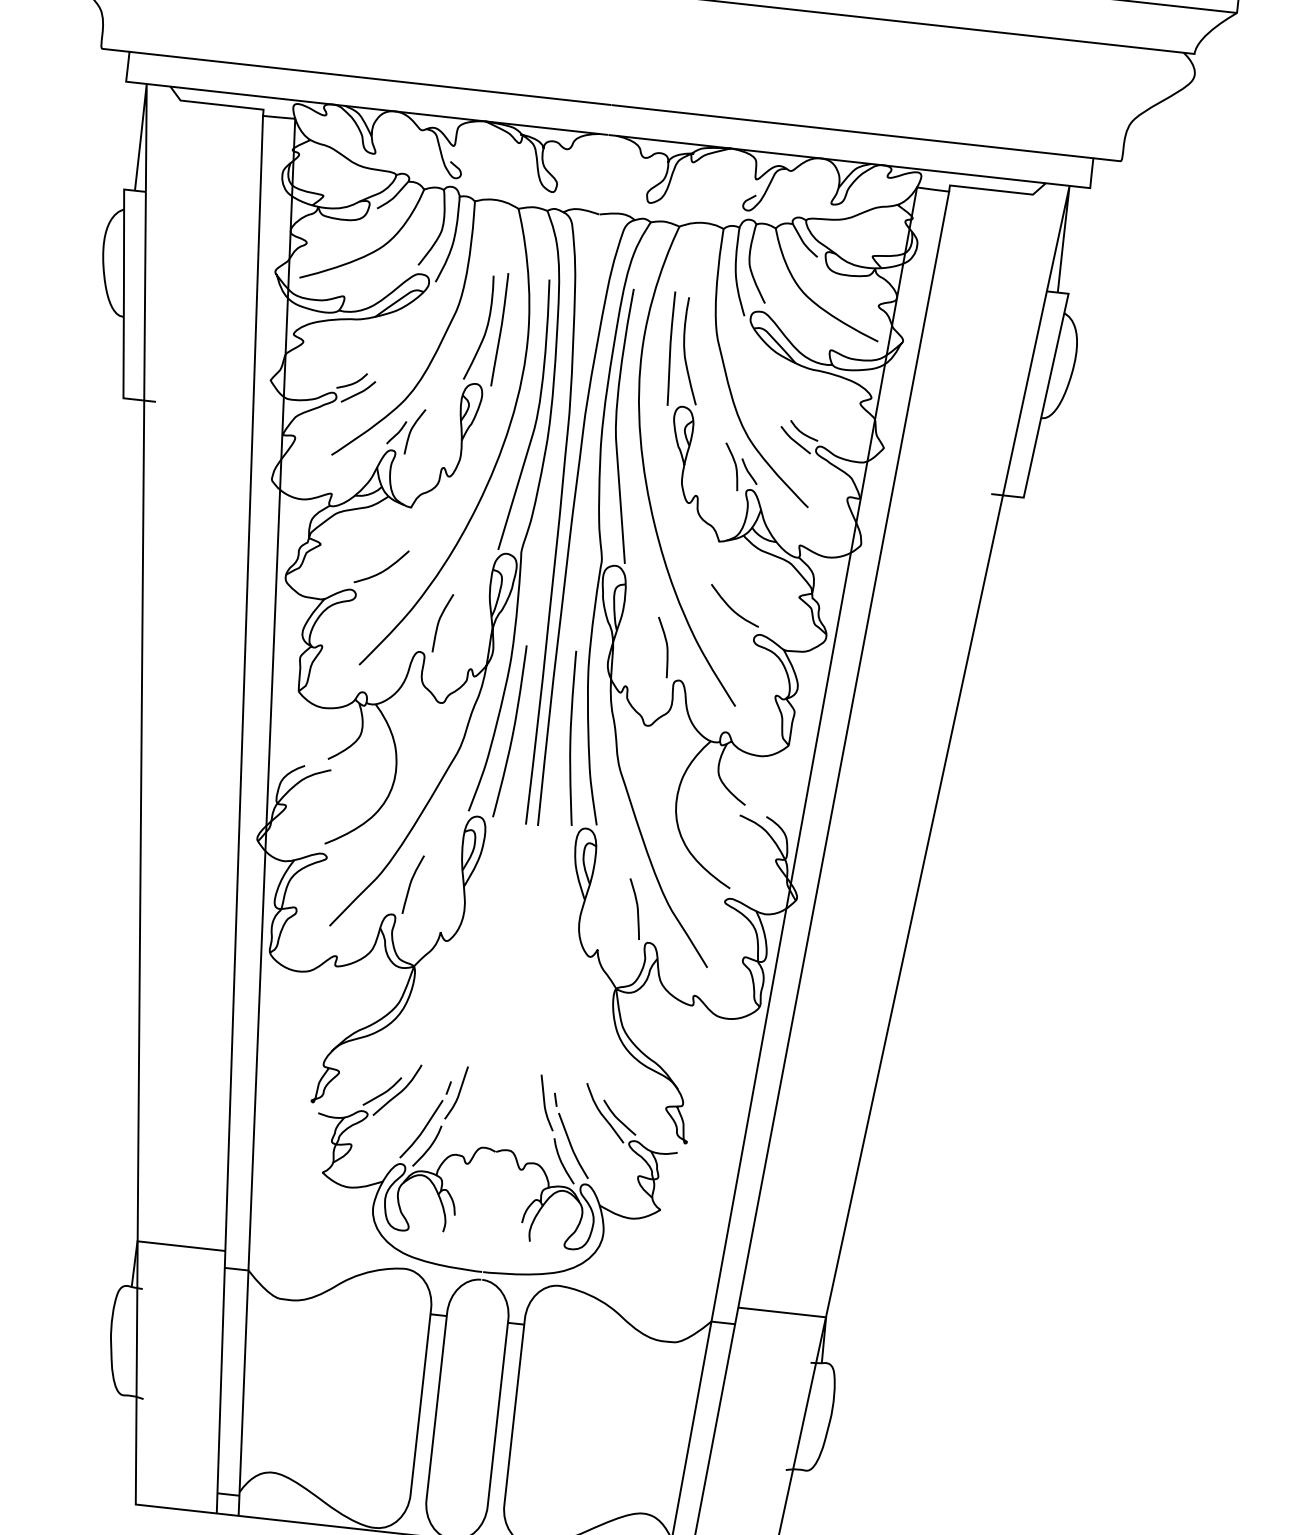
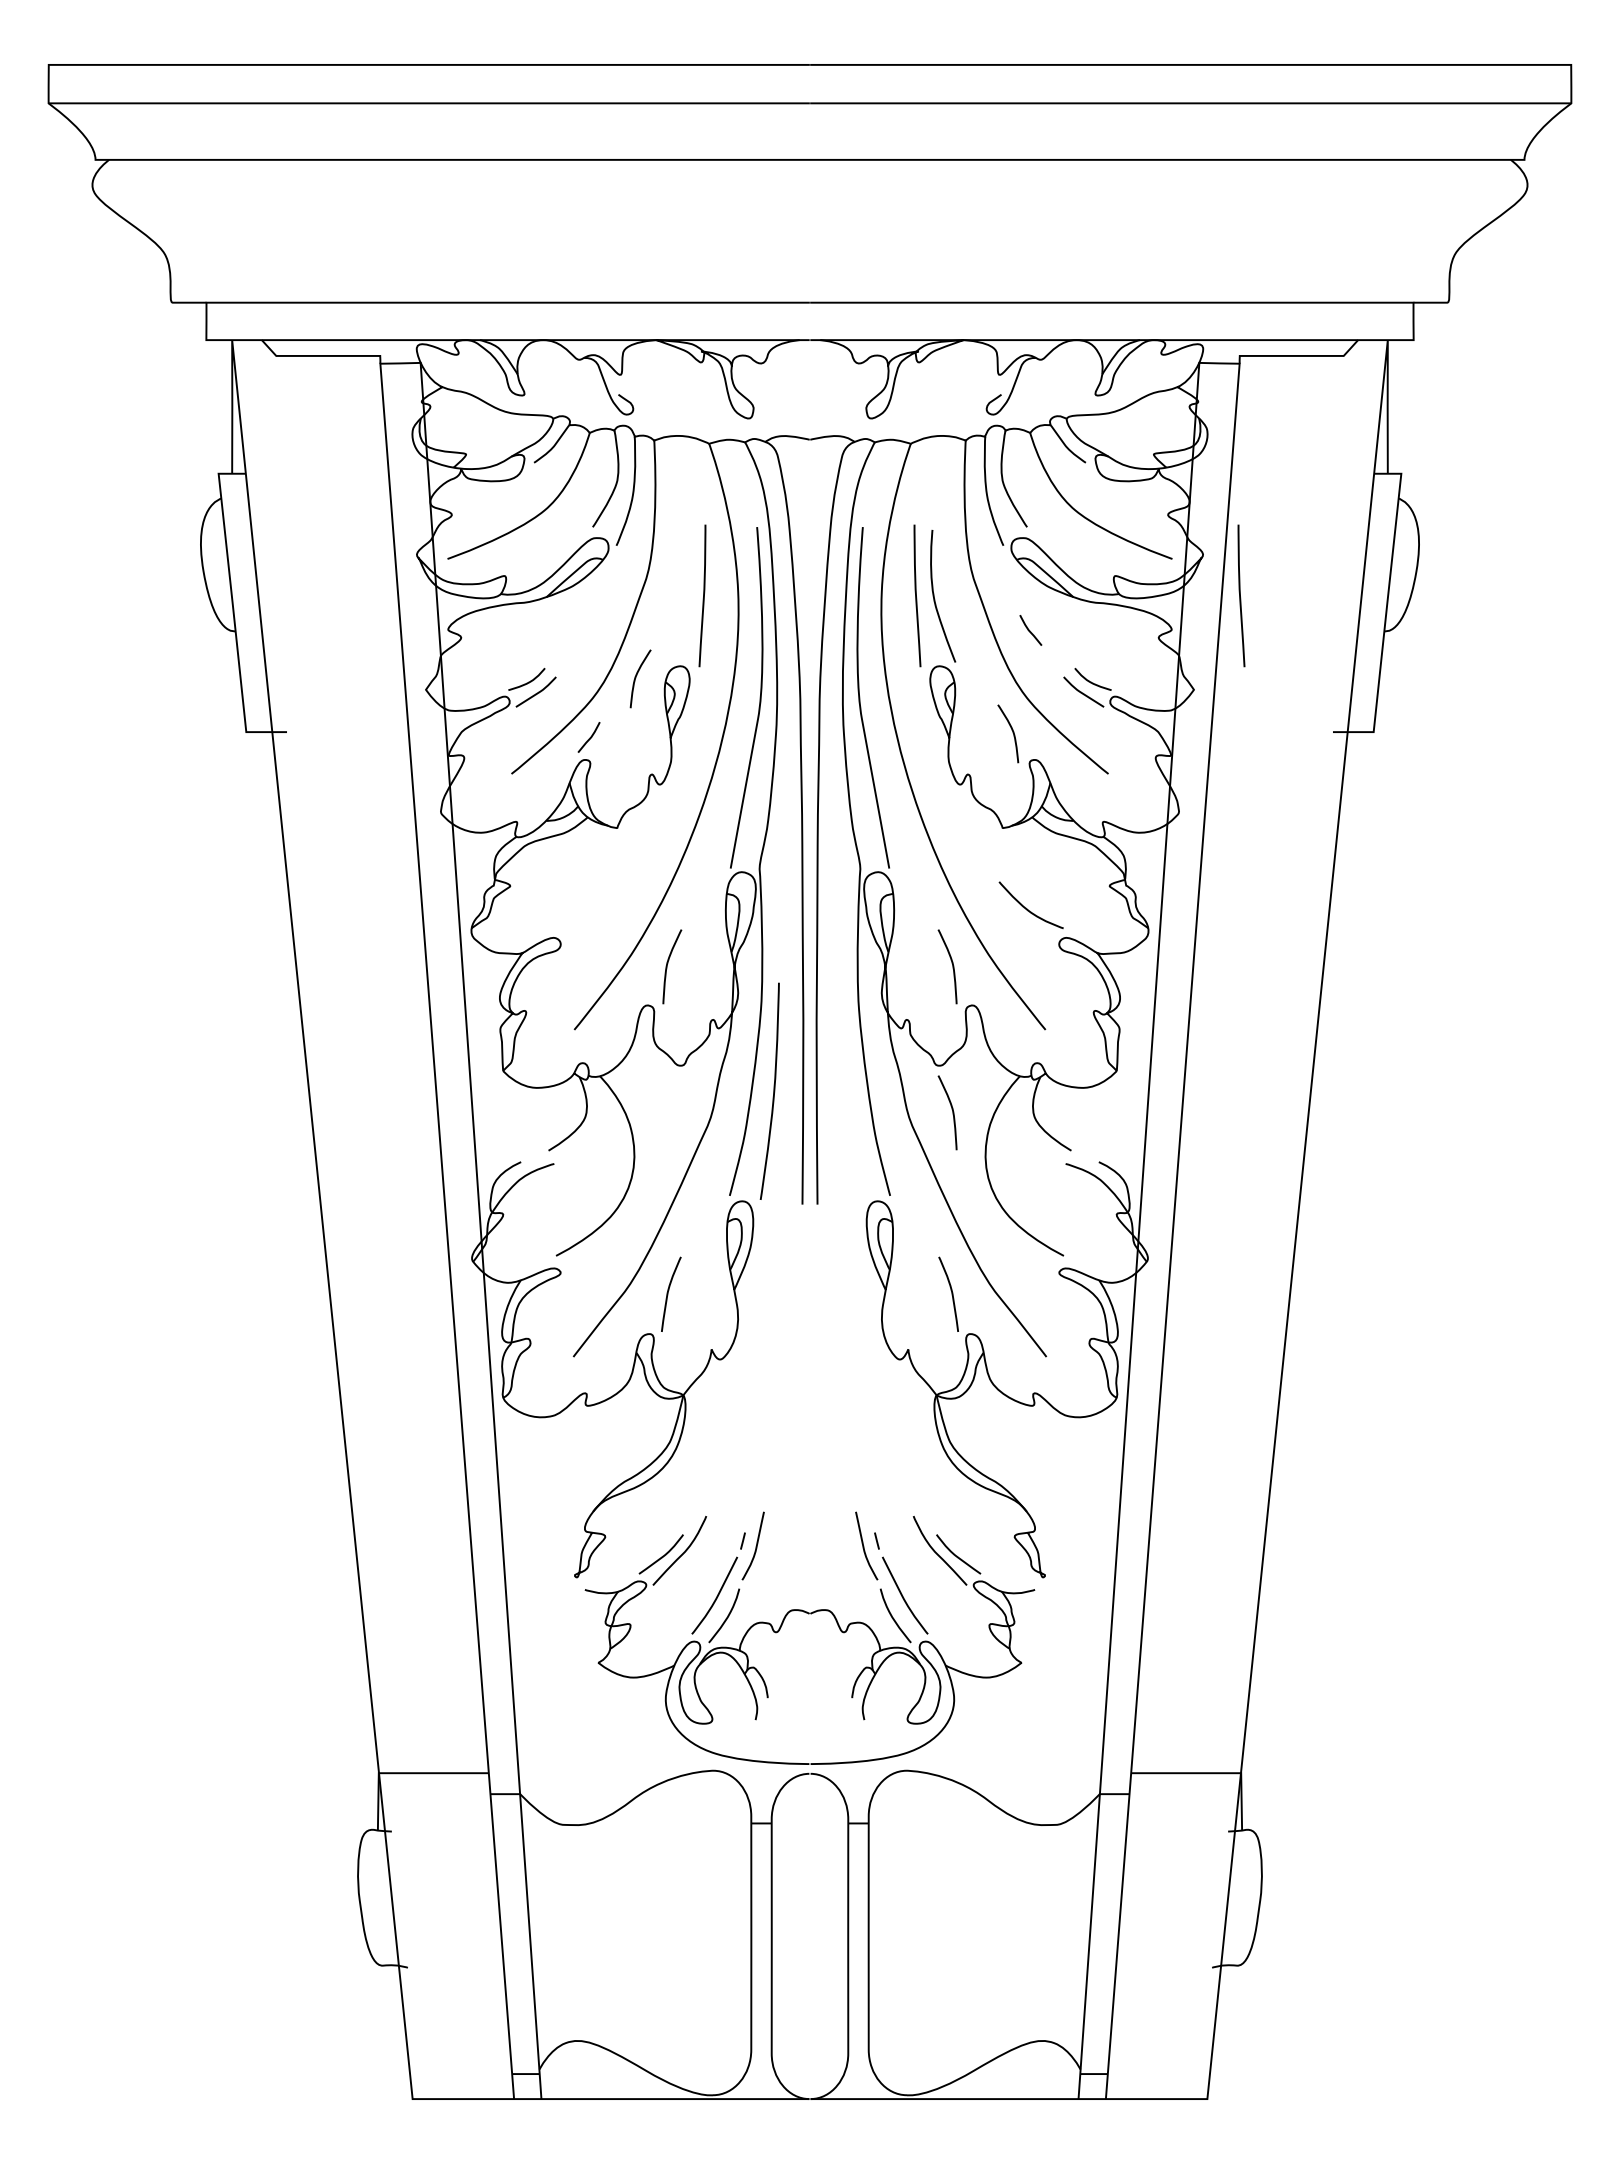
curve: (485, 331) -> (684, 599), removed
curve: (929, 376) -> (1240, 595), added
curve: (411, 431) -> (636, 678), moved
curve: (749, 471) -> (1030, 630), moved
curve: (384, 569) -> (592, 908), removed
curve: (571, 737) -> (846, 1090), removed
curve: (653, 761) -> (951, 1109), added

